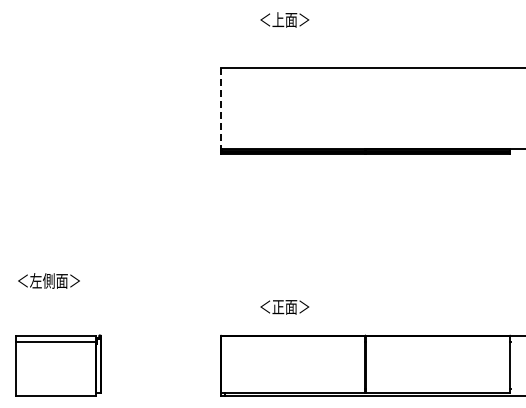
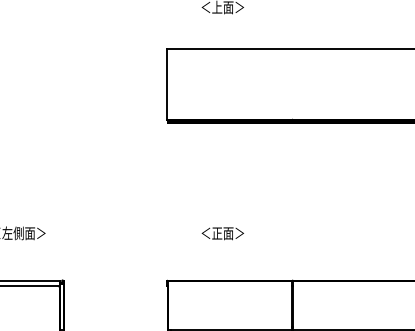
line: (220, 108) -> (167, 84), dashed -> solid
text: (284, 307) -> (222, 233), moved

